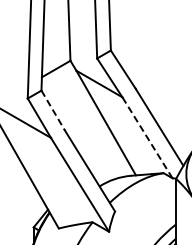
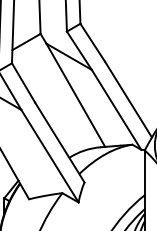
line: (53, 110) -> (23, 82), dashed -> solid
line: (147, 137) -> (116, 109), dashed -> solid

